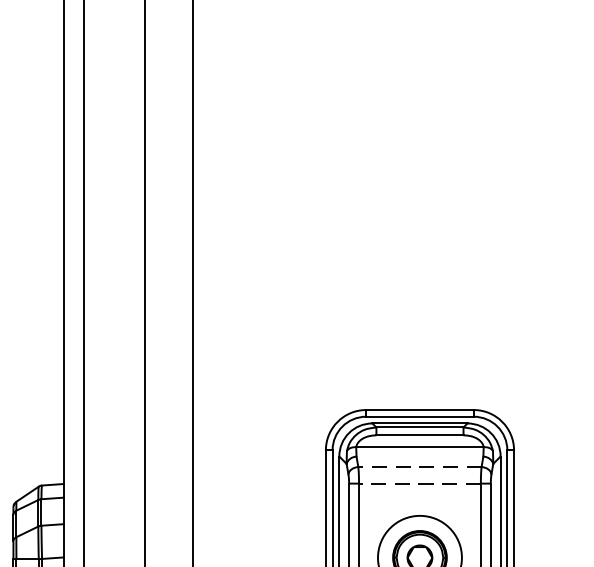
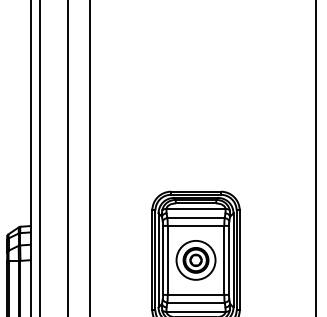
line: (420, 467) -> (196, 218), dashed -> solid
line: (418, 482) -> (195, 225), dashed -> solid

